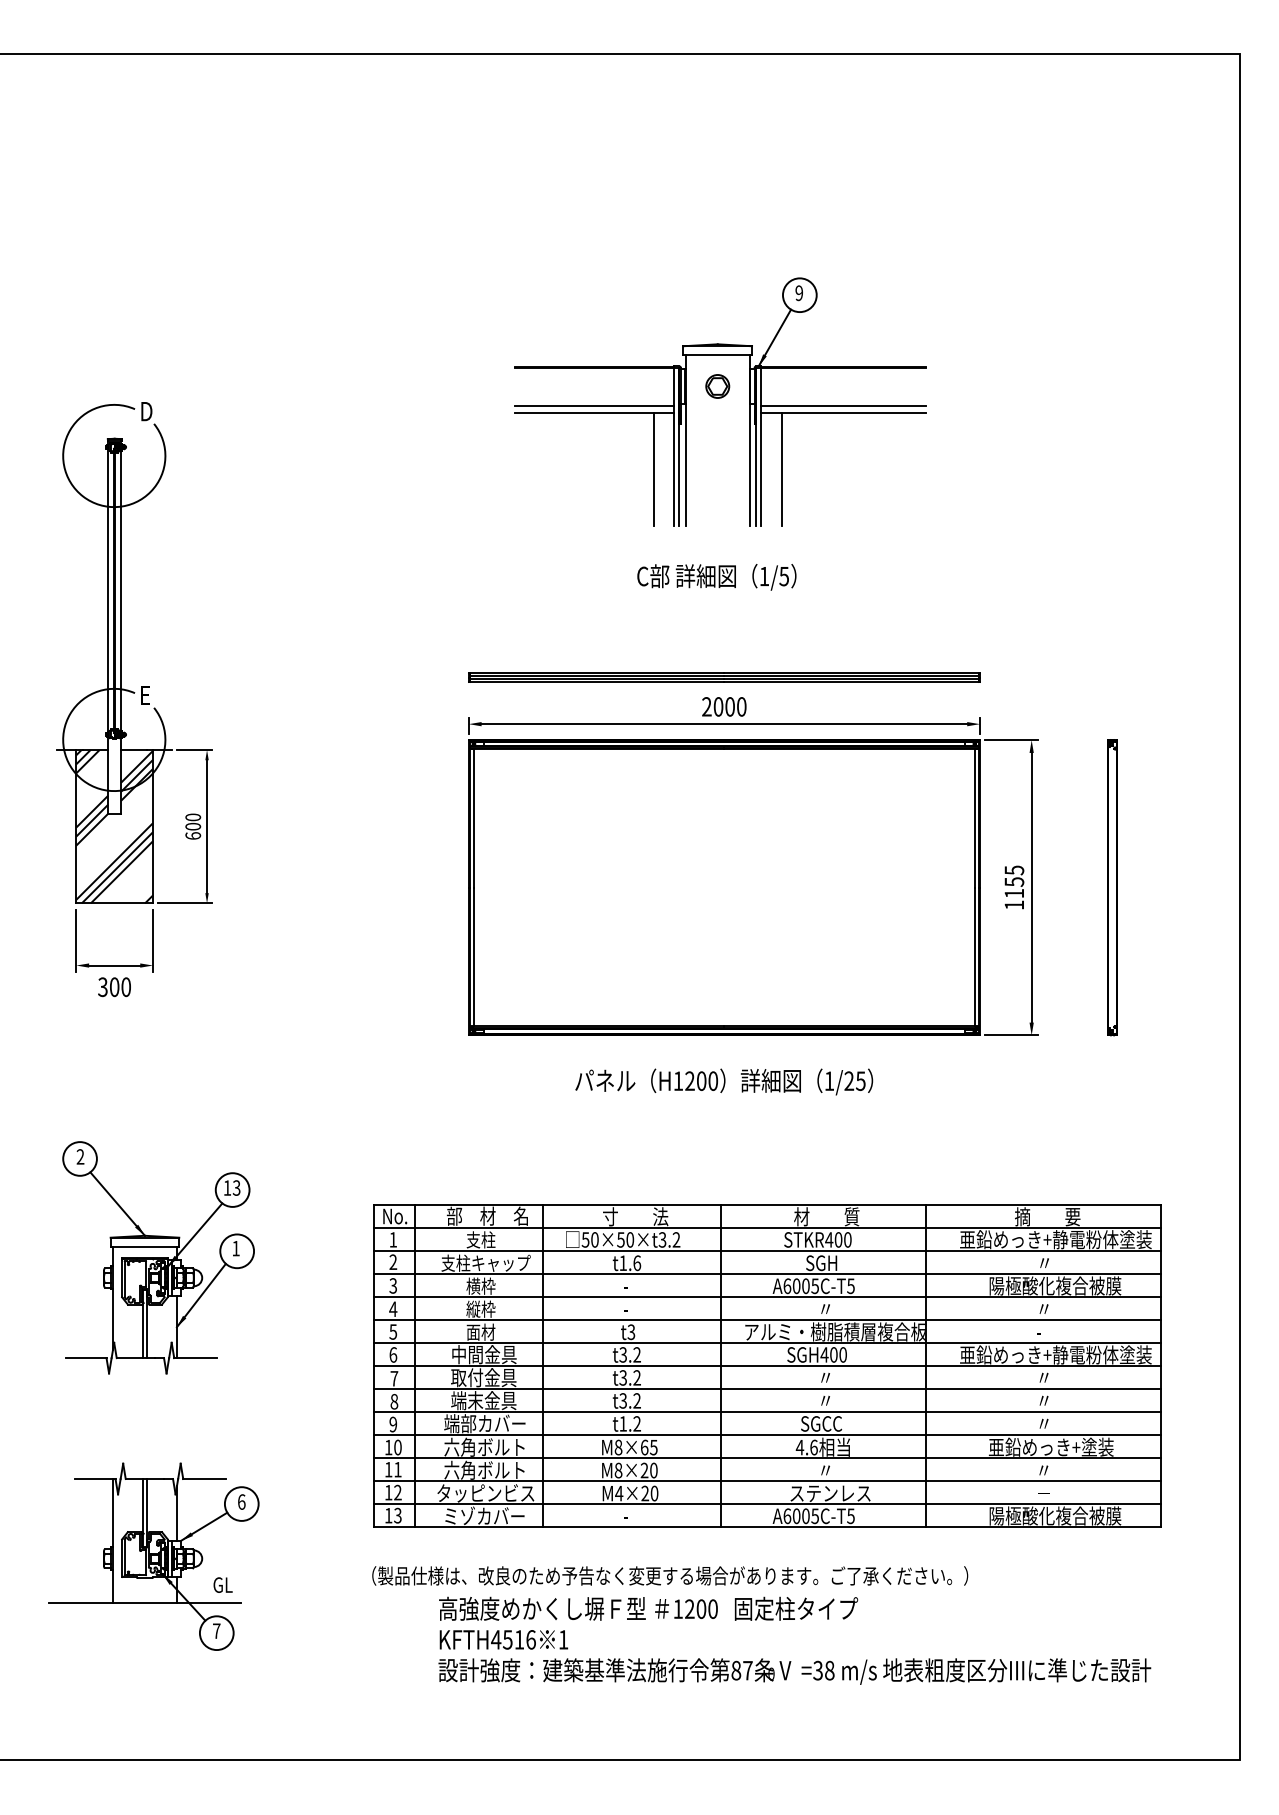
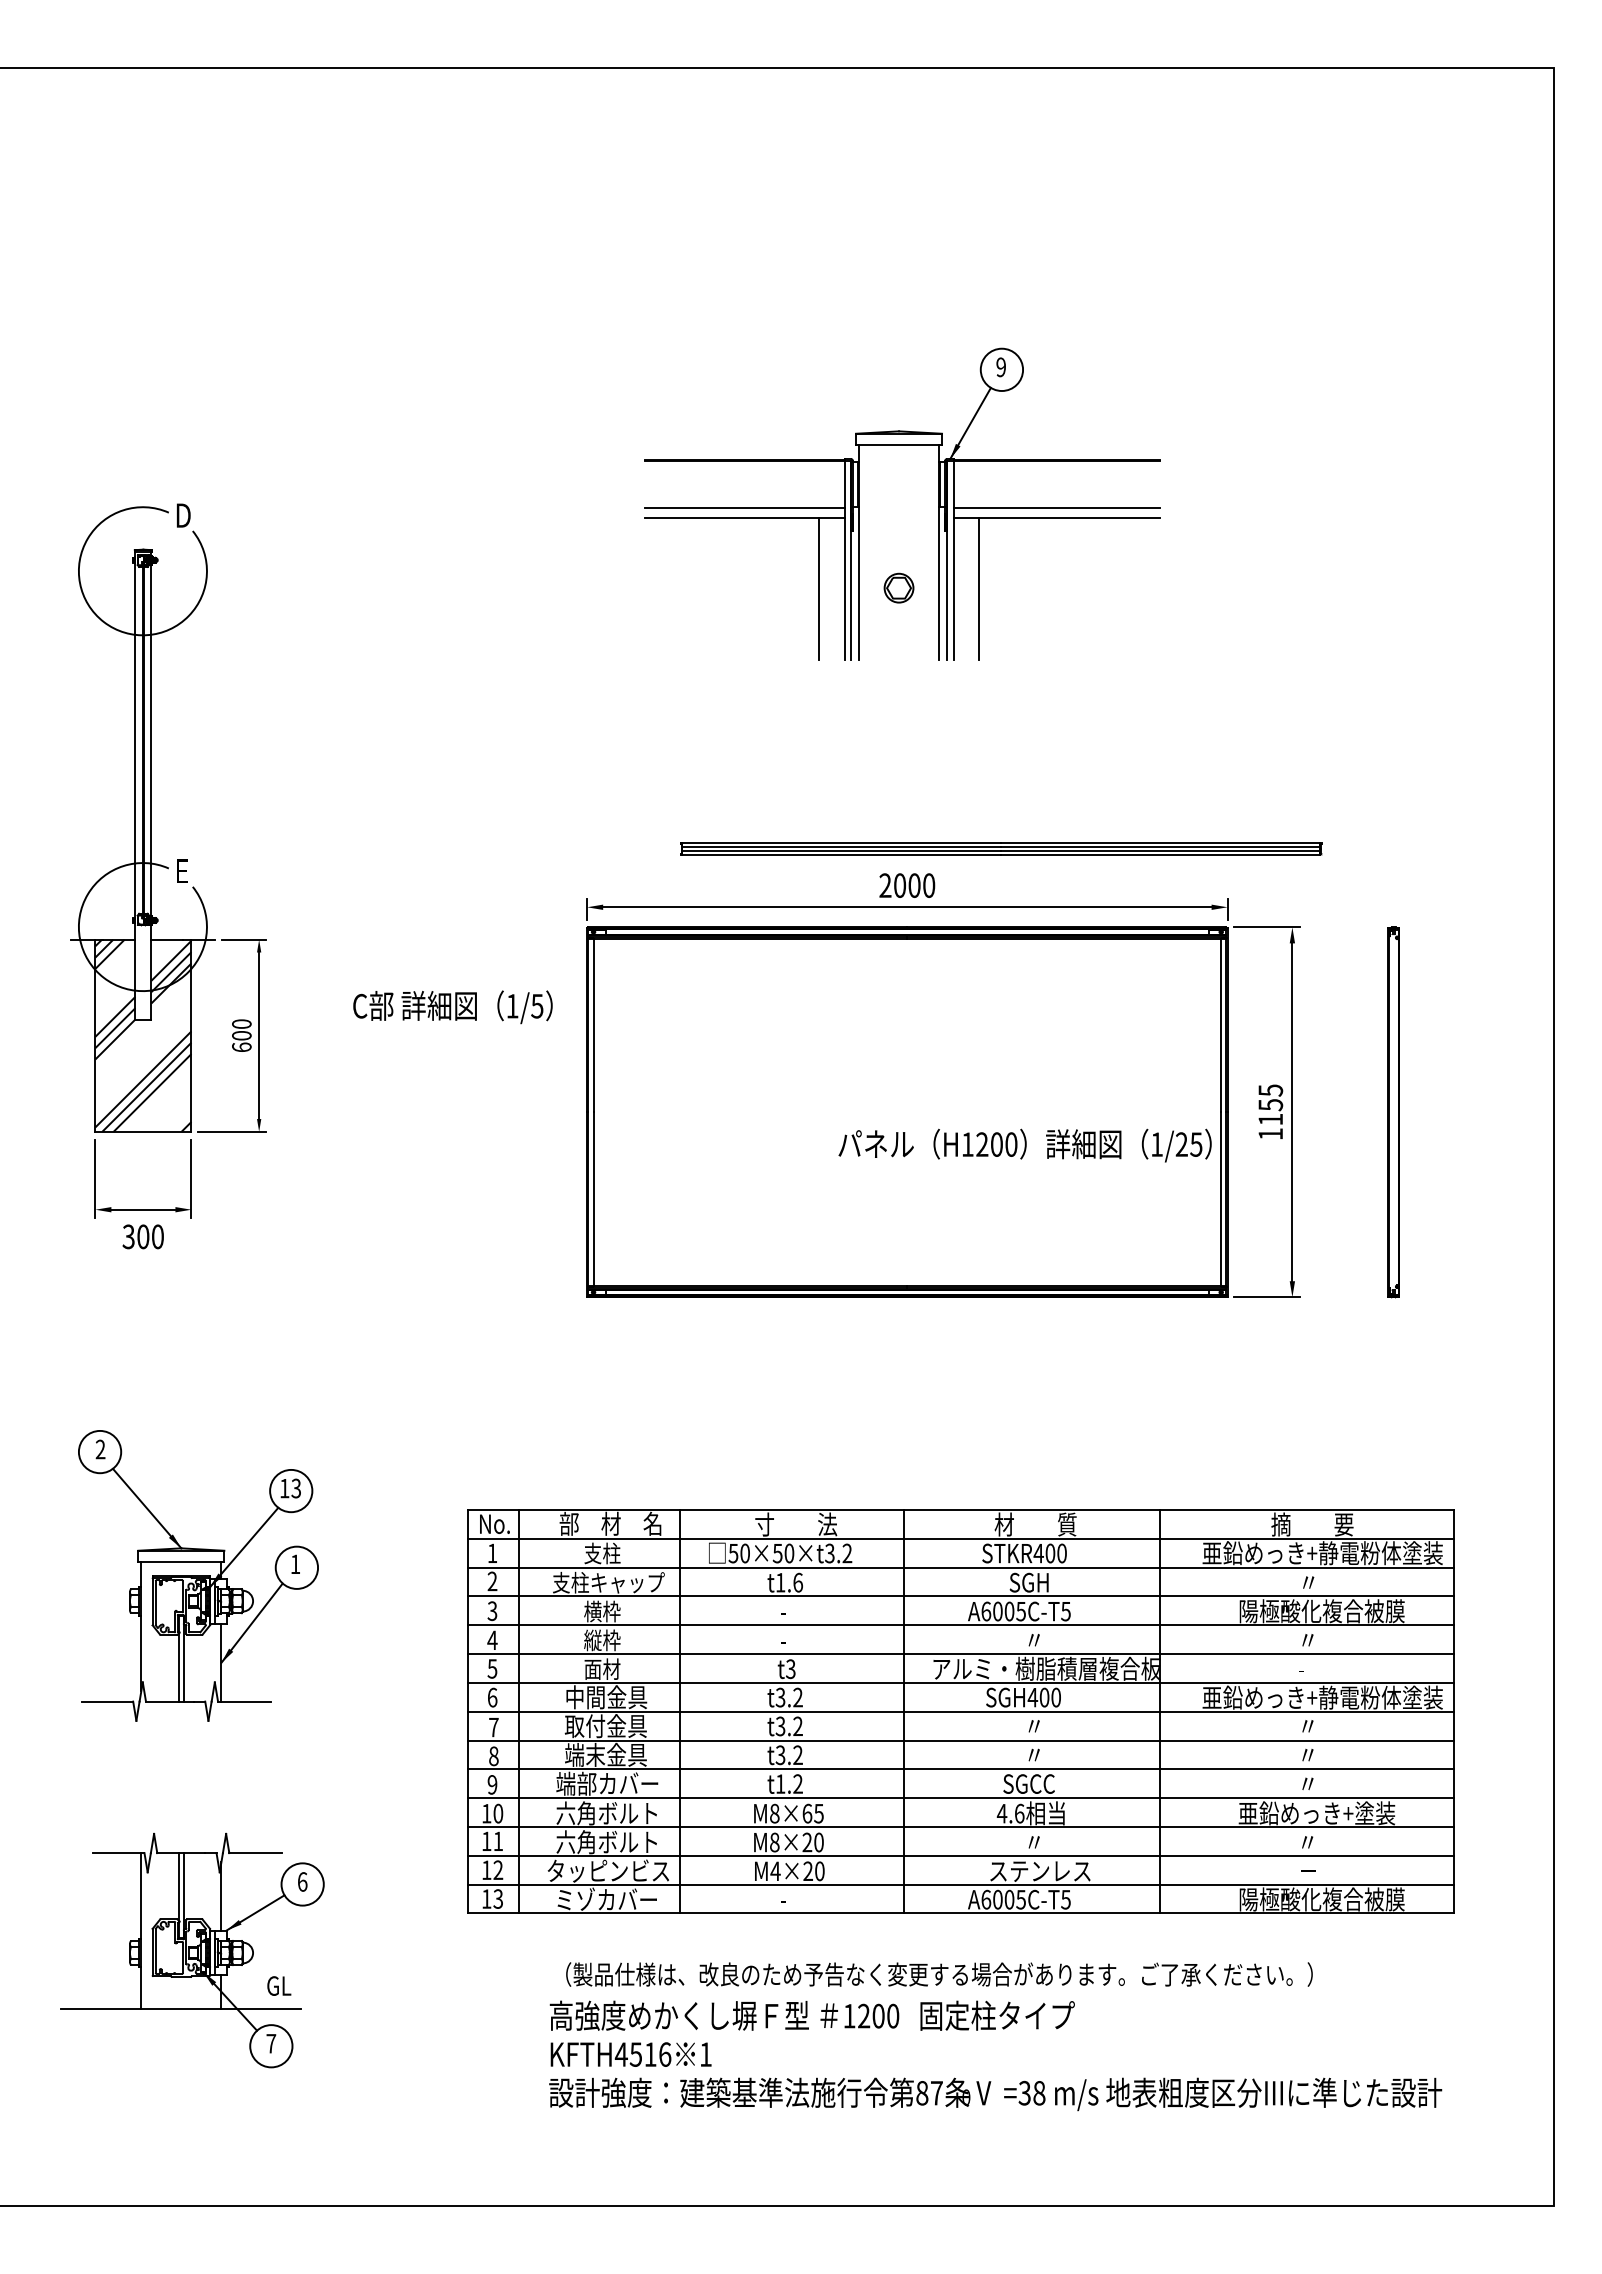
part: (717, 385) -> (898, 587), moved
text: (716, 577) -> (452, 1007), moved
part: (724, 677) -> (1001, 848), moved
text: (723, 1081) -> (1024, 1145), moved
text: (670, 1575) -> (939, 1974), moved

